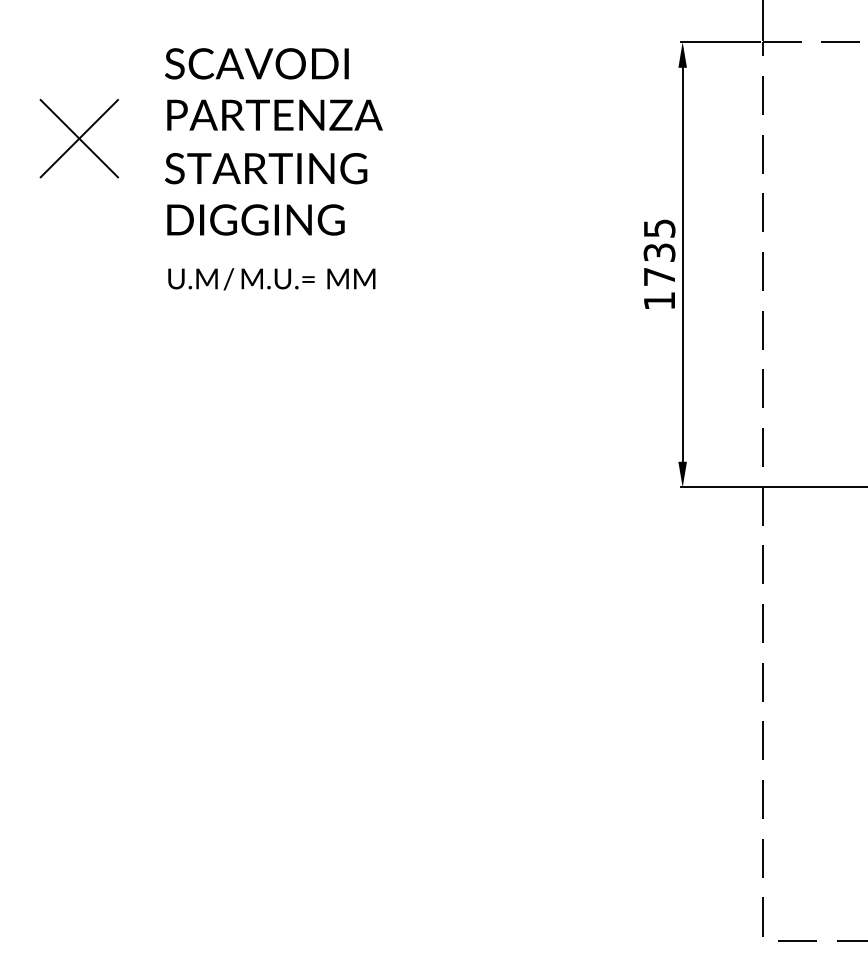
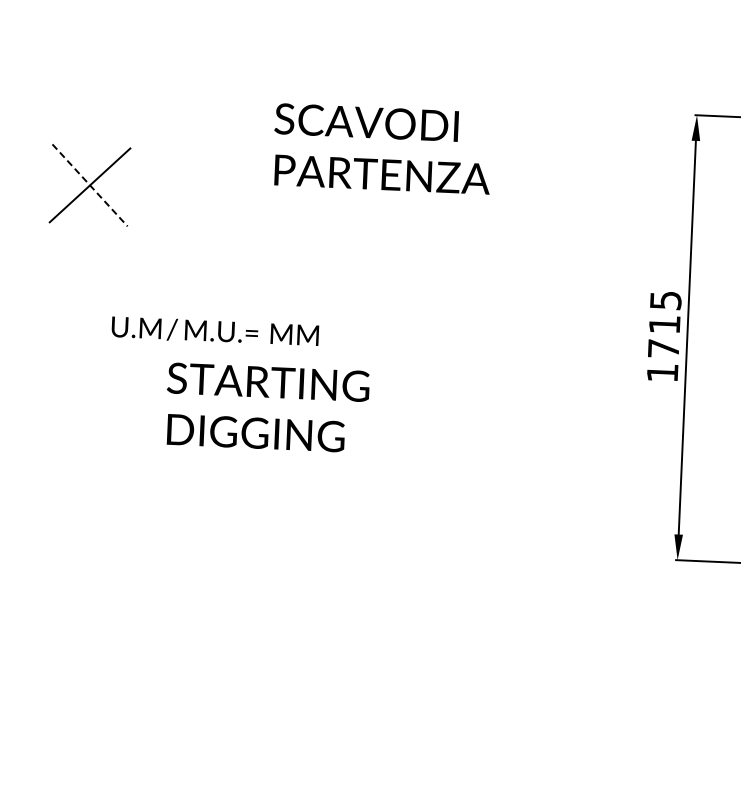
text: (273, 89) -> (382, 148), moved
line: (79, 138) -> (90, 185), solid -> dashed
text: (266, 194) -> (267, 408), moved
text: (659, 252) -> (664, 324), 1735 -> 1715
text: (271, 279) -> (214, 331), moved

